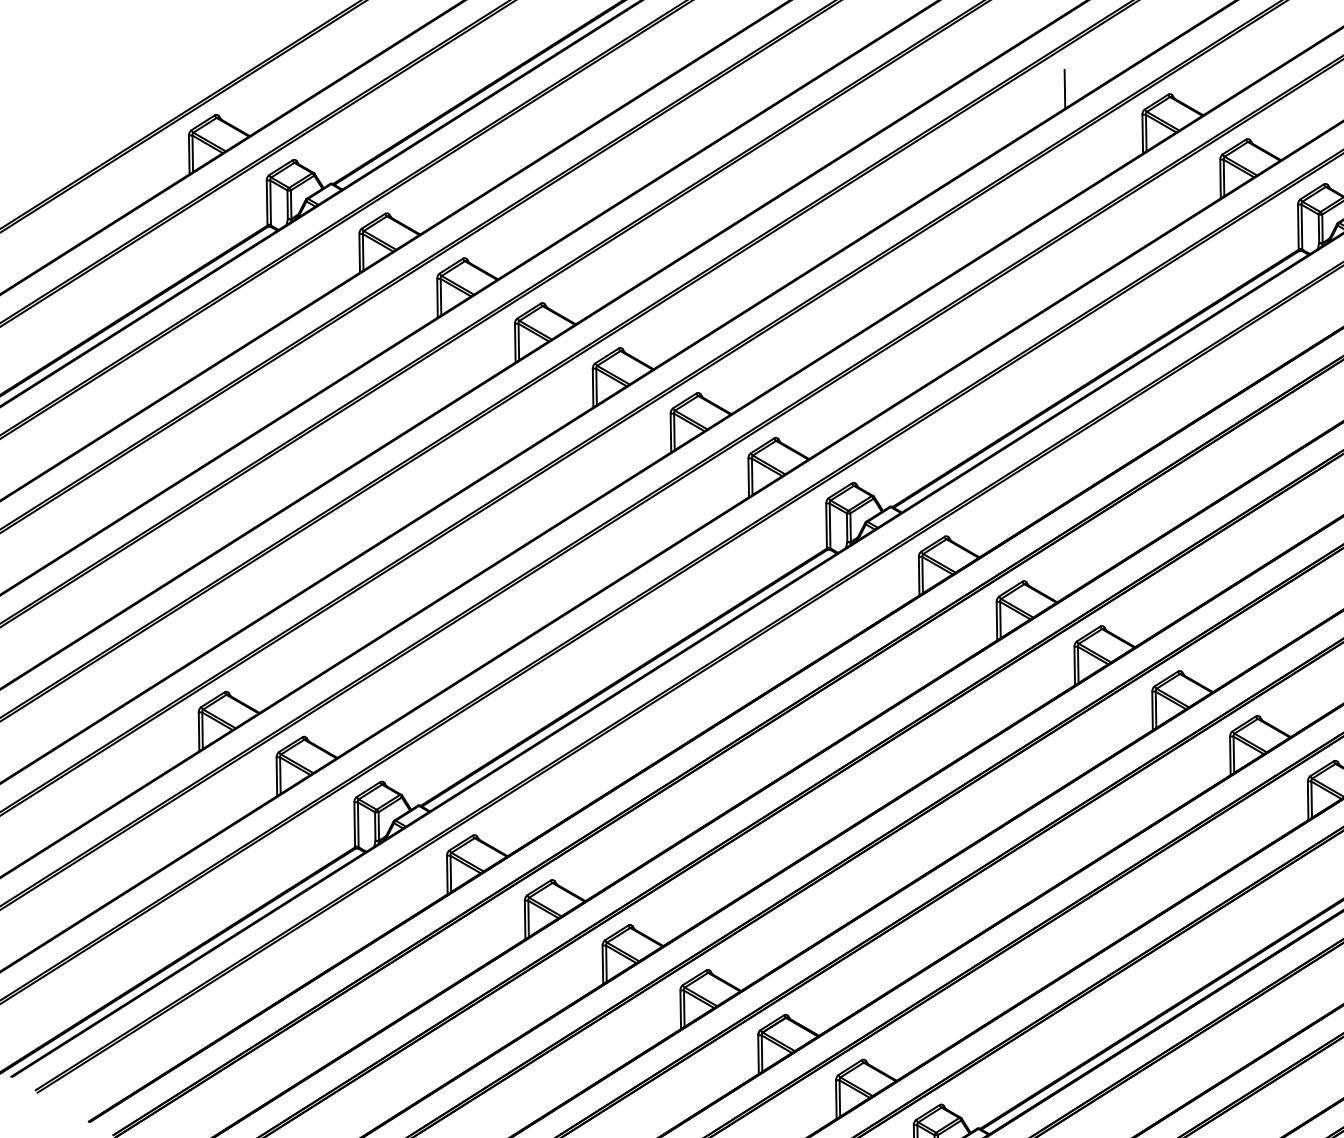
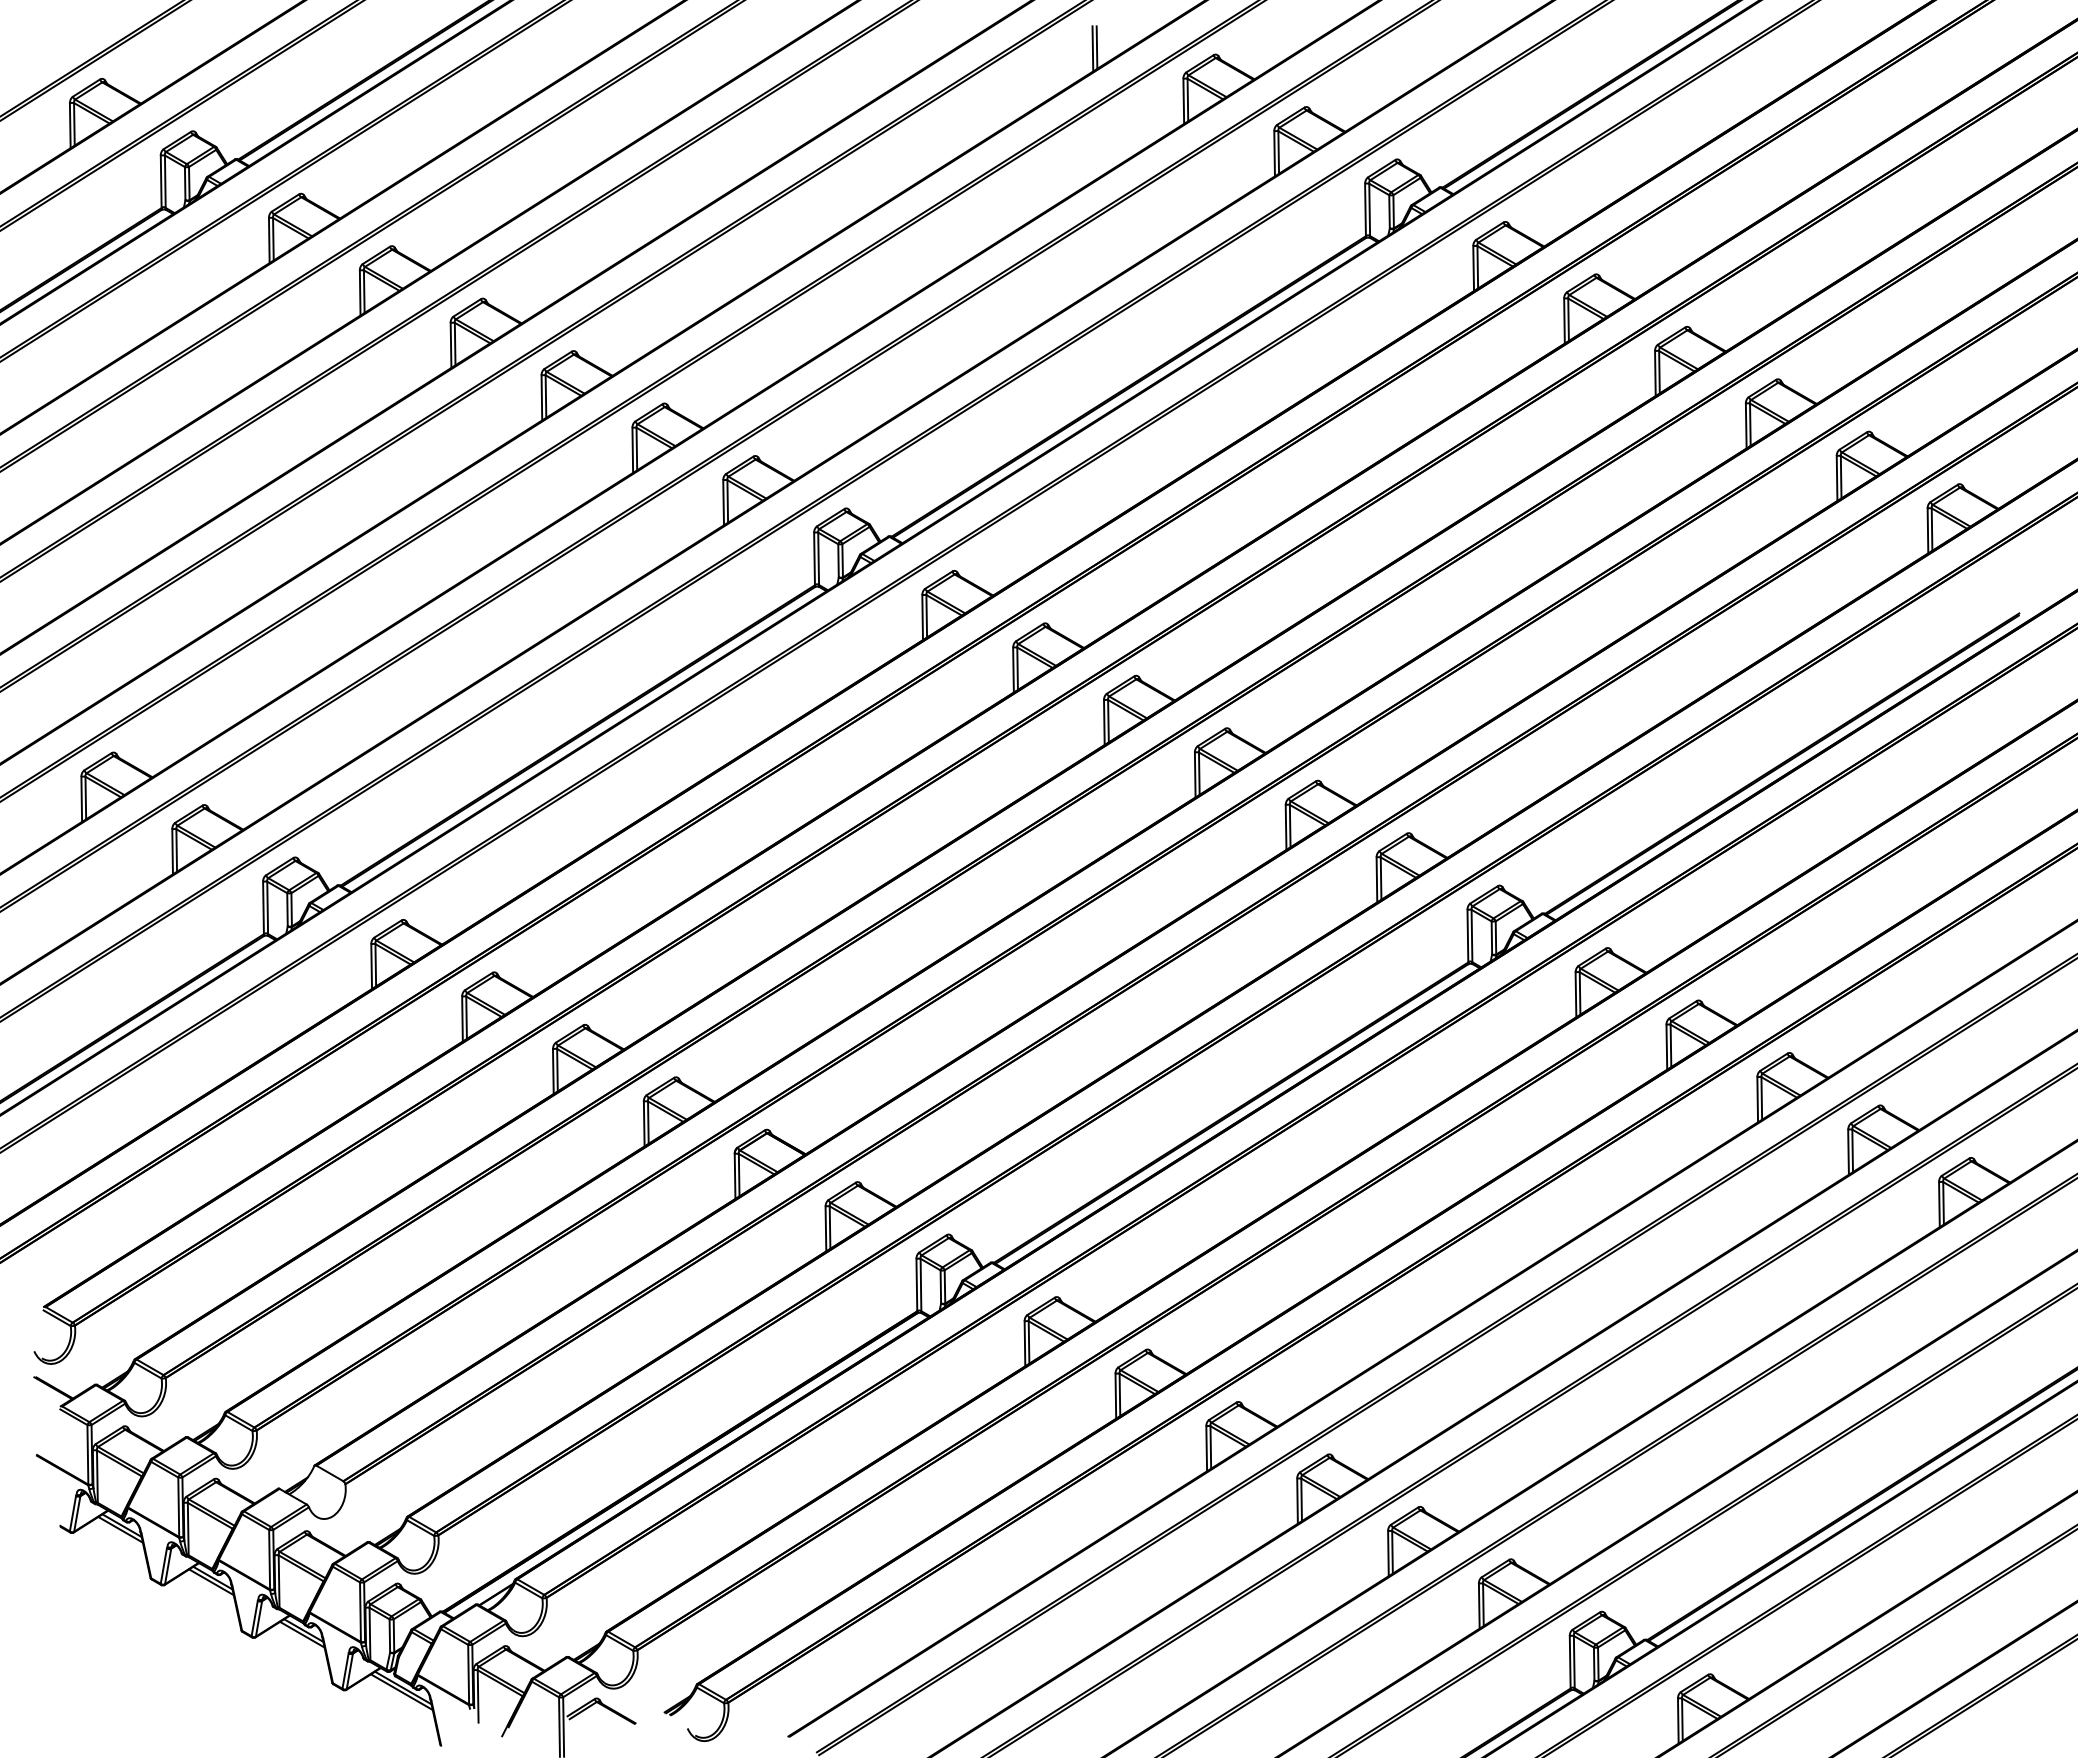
line: (1068, 88) -> (1096, 47), added

